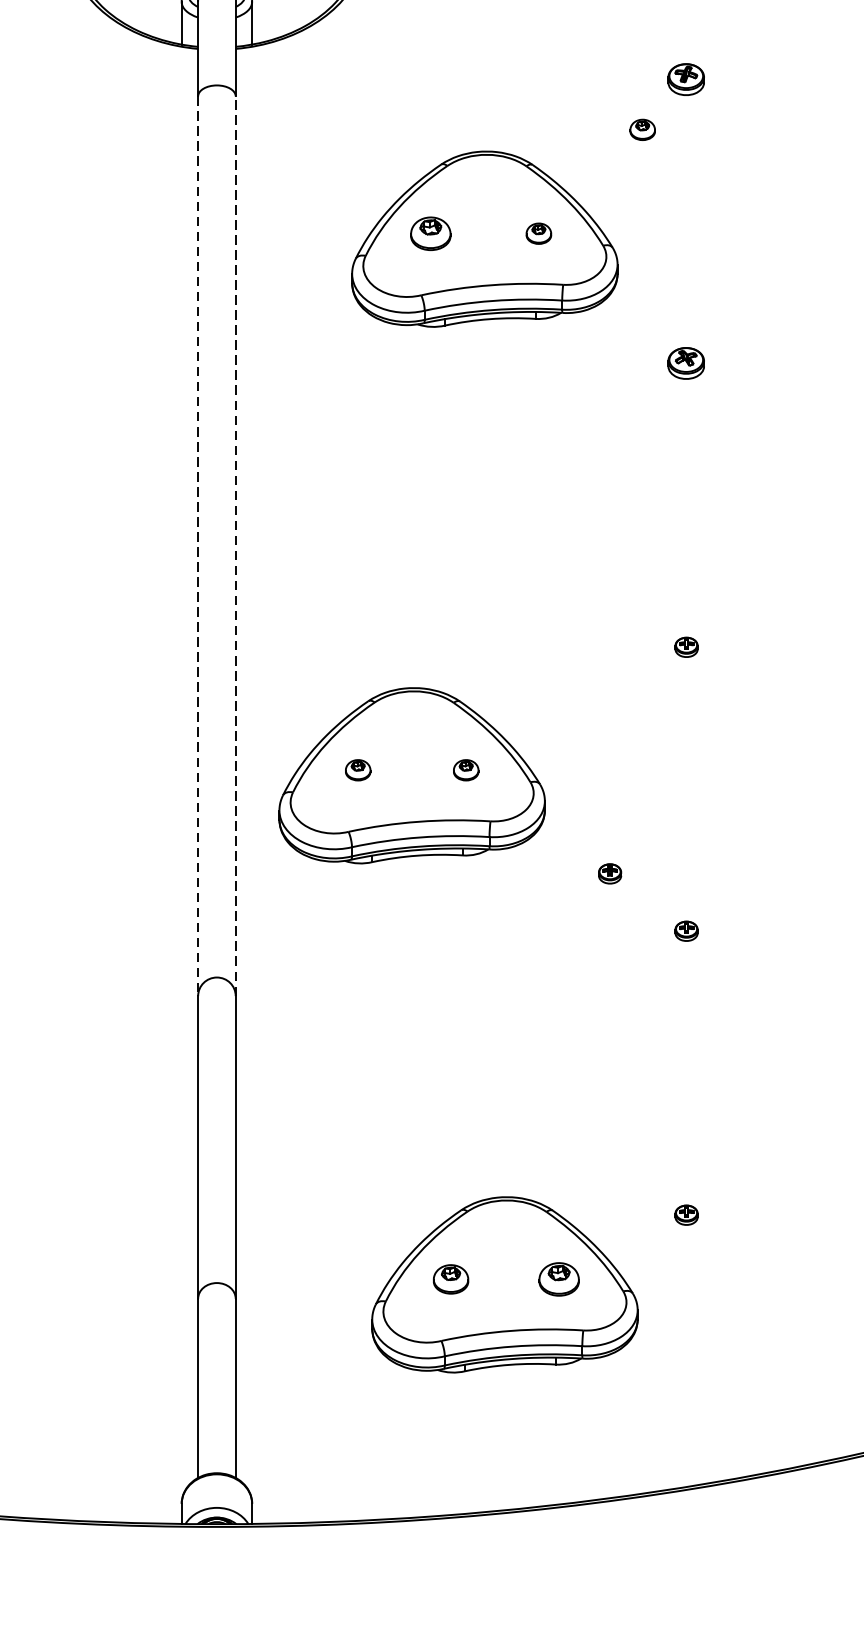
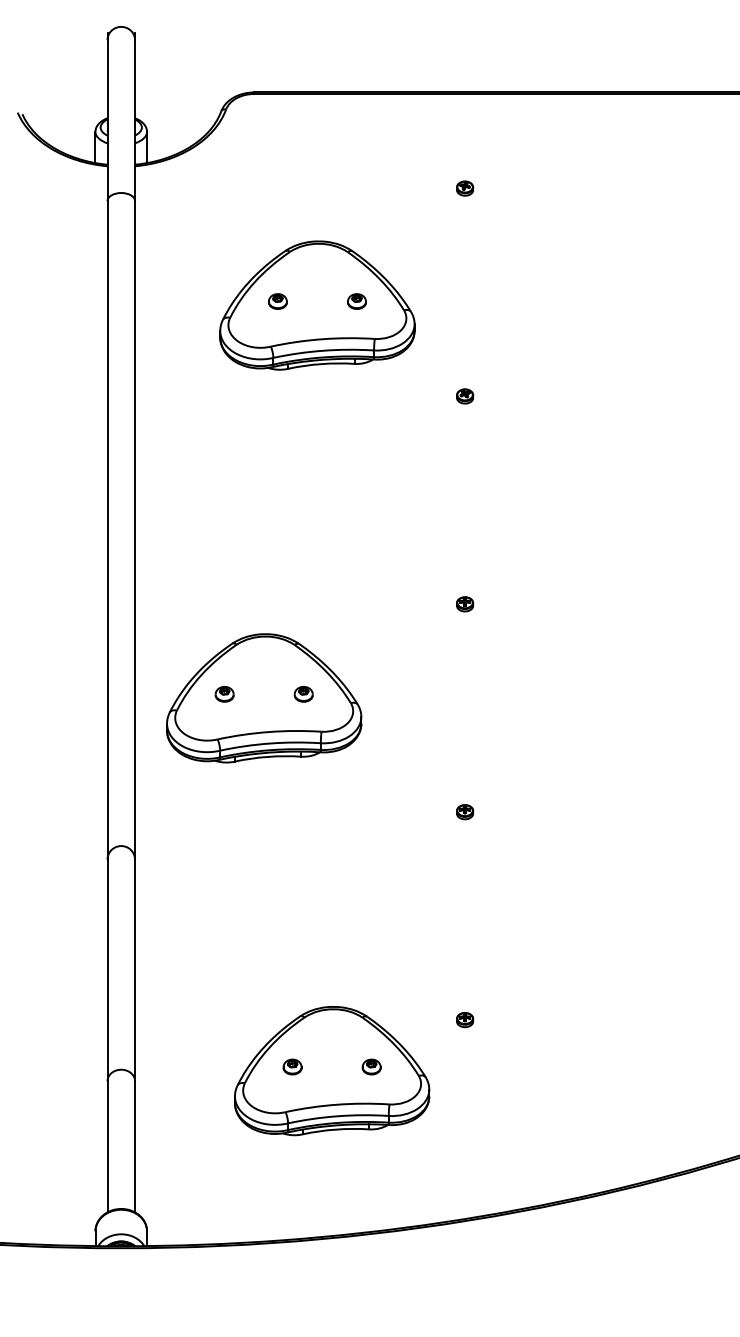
part: (687, 79) -> (465, 188), size x0.62
part: (642, 129) -> (432, 225), removed
part: (430, 233) -> (277, 301), size x0.62
part: (687, 363) -> (465, 396), size x0.62
line: (236, 545) -> (135, 529), dashed -> solid
line: (198, 546) -> (107, 530), dashed -> solid
part: (610, 874) -> (409, 770), removed
part: (450, 1278) -> (292, 1066), size x0.71
part: (558, 1278) -> (371, 1066), size x0.62

